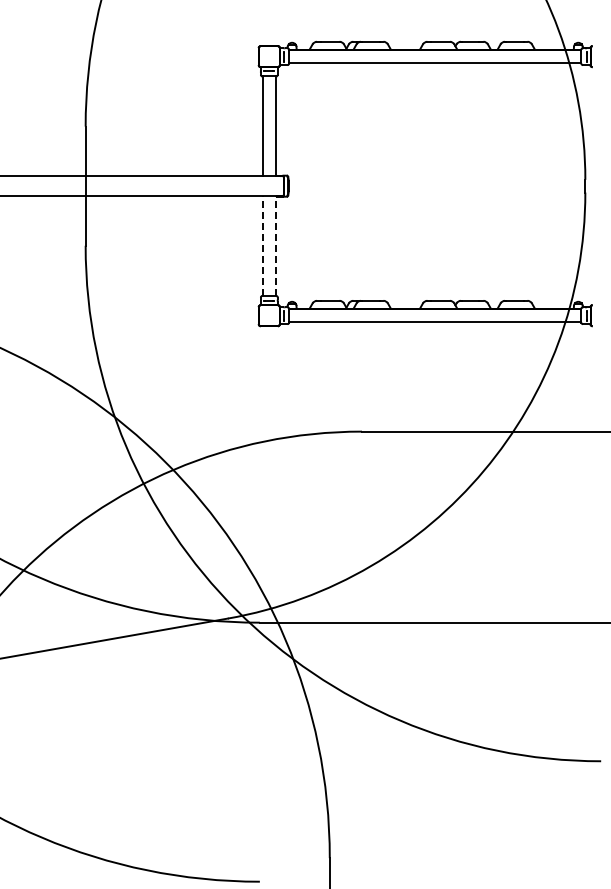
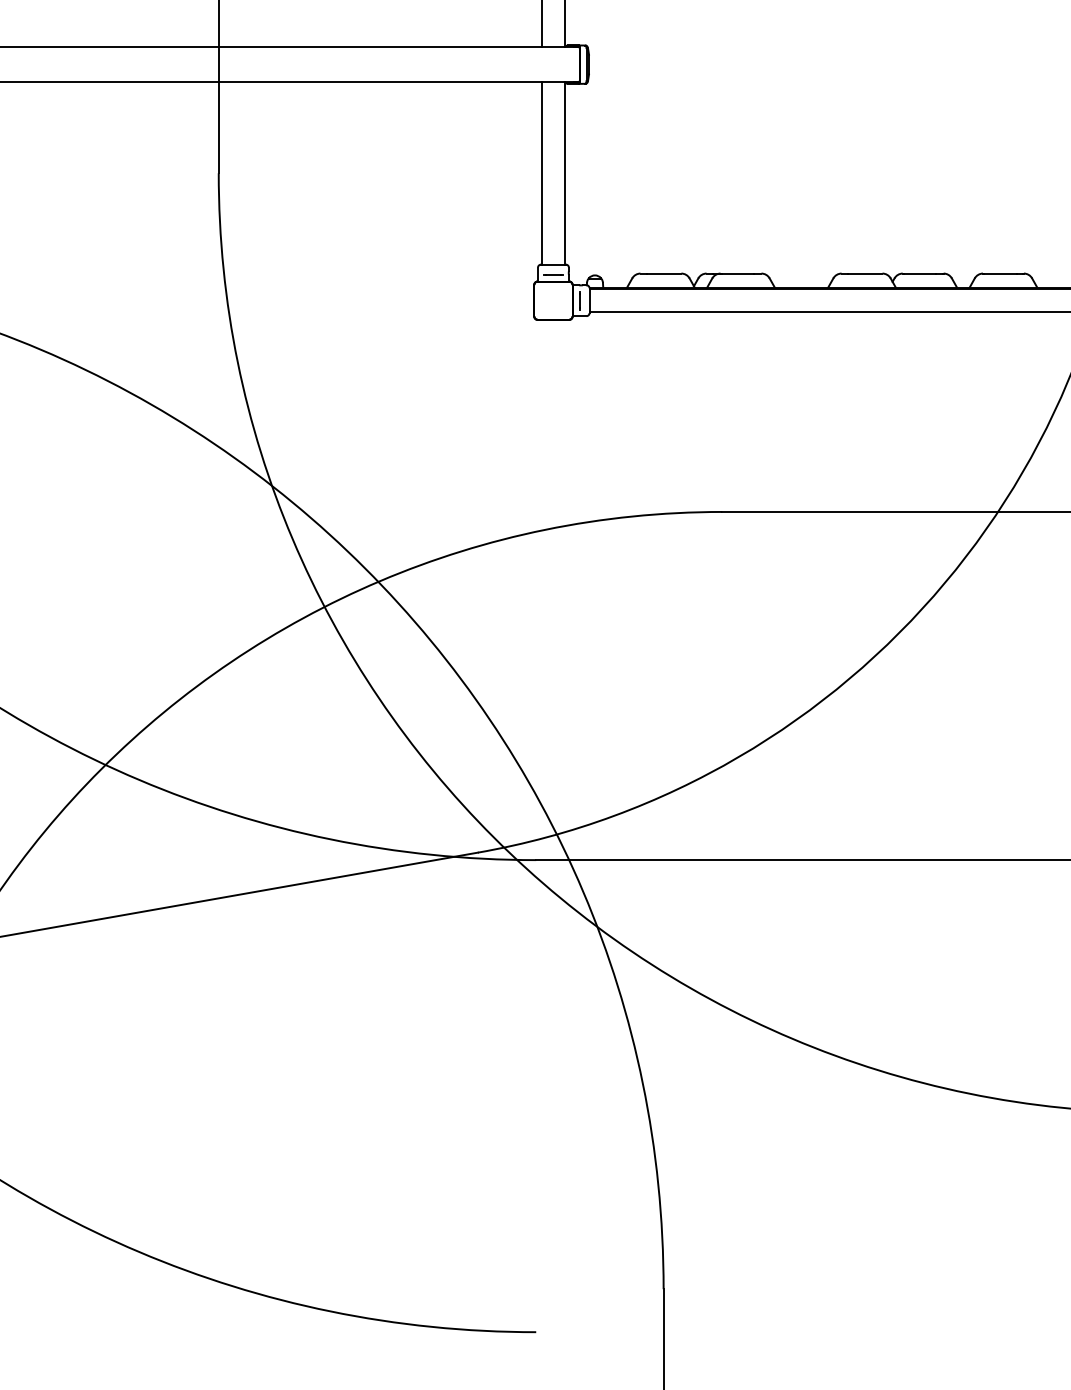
line: (263, 245) -> (542, 172), dashed -> solid
line: (275, 245) -> (564, 172), dashed -> solid

